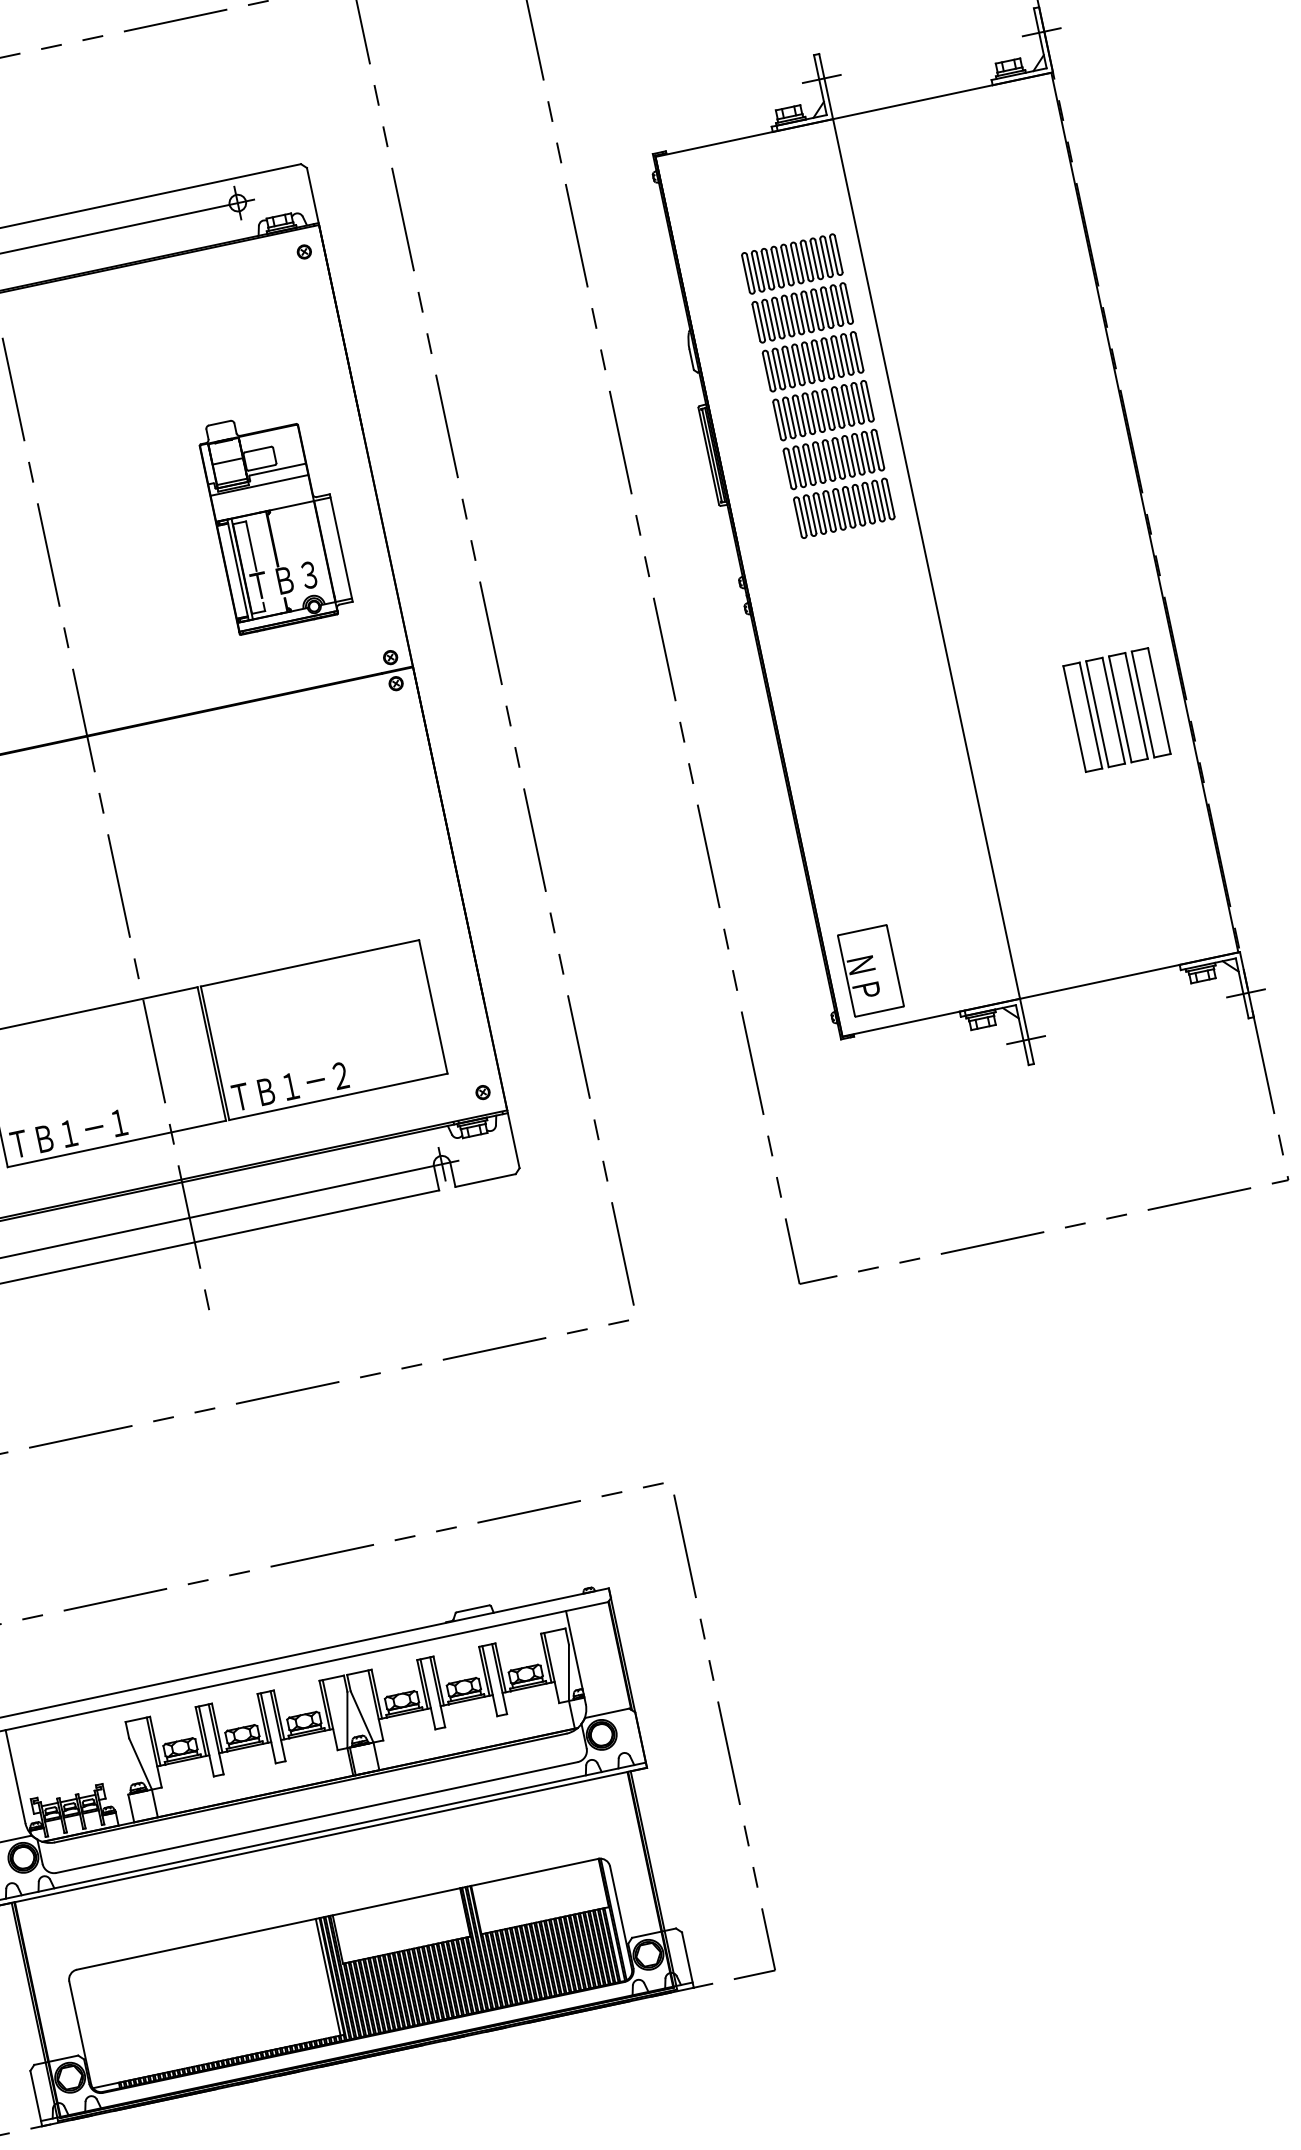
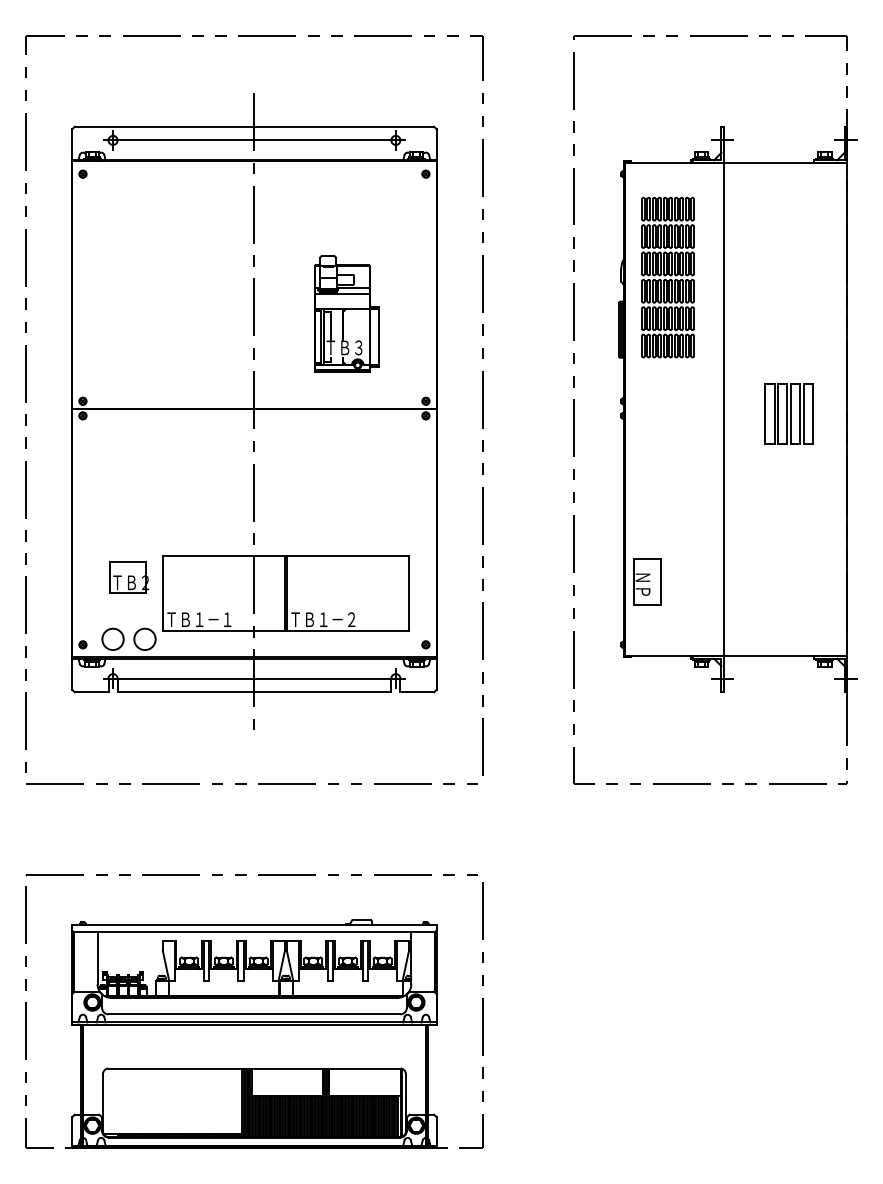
part: (817, 386) -> (667, 277), moved
part: (274, 518) -> (346, 313), moved
part: (1115, 709) -> (788, 413), moved
part: (870, 970) -> (647, 581), moved

